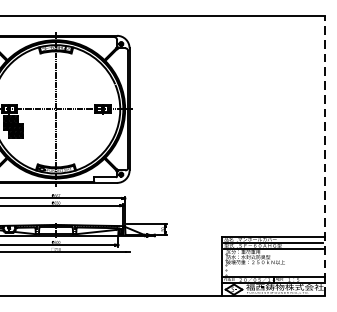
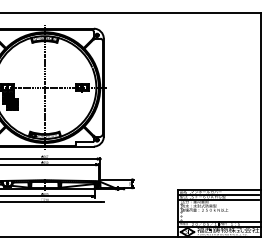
line: (325, 155) -> (260, 124), dashed -> solid

